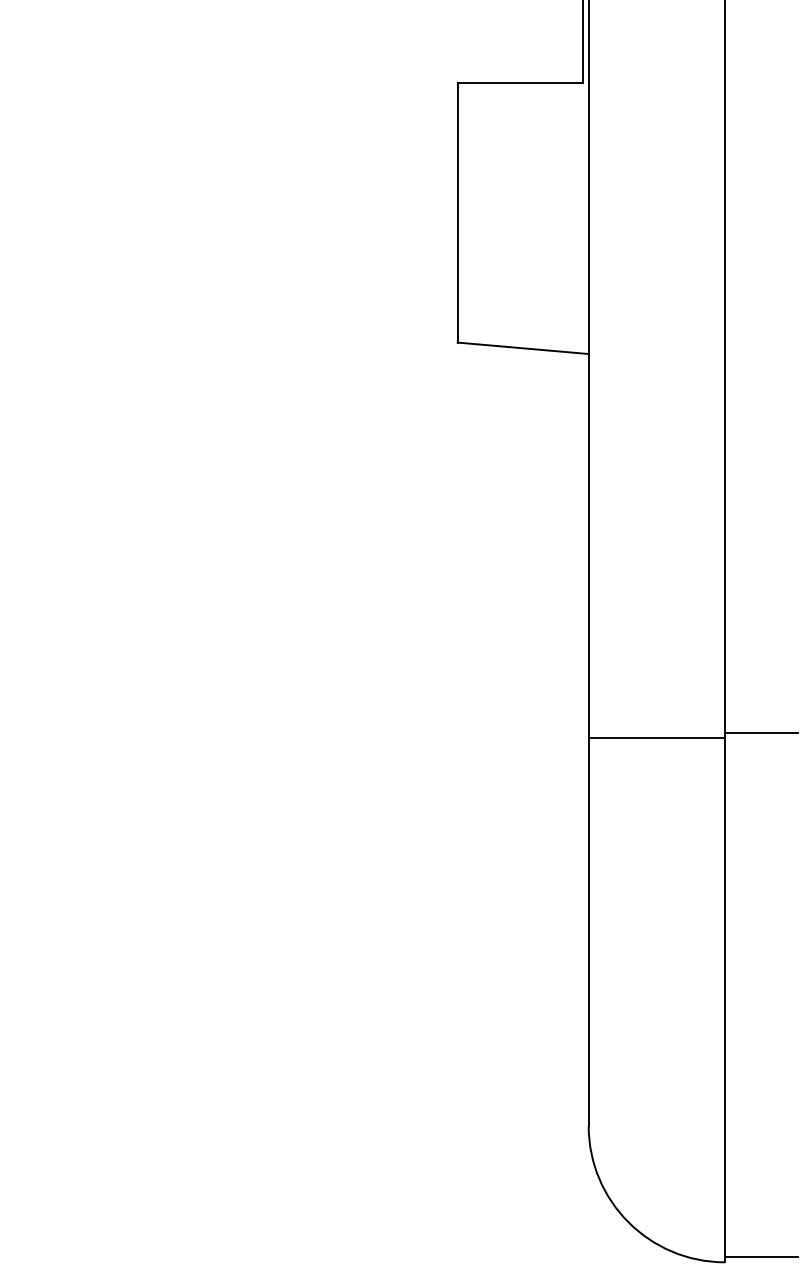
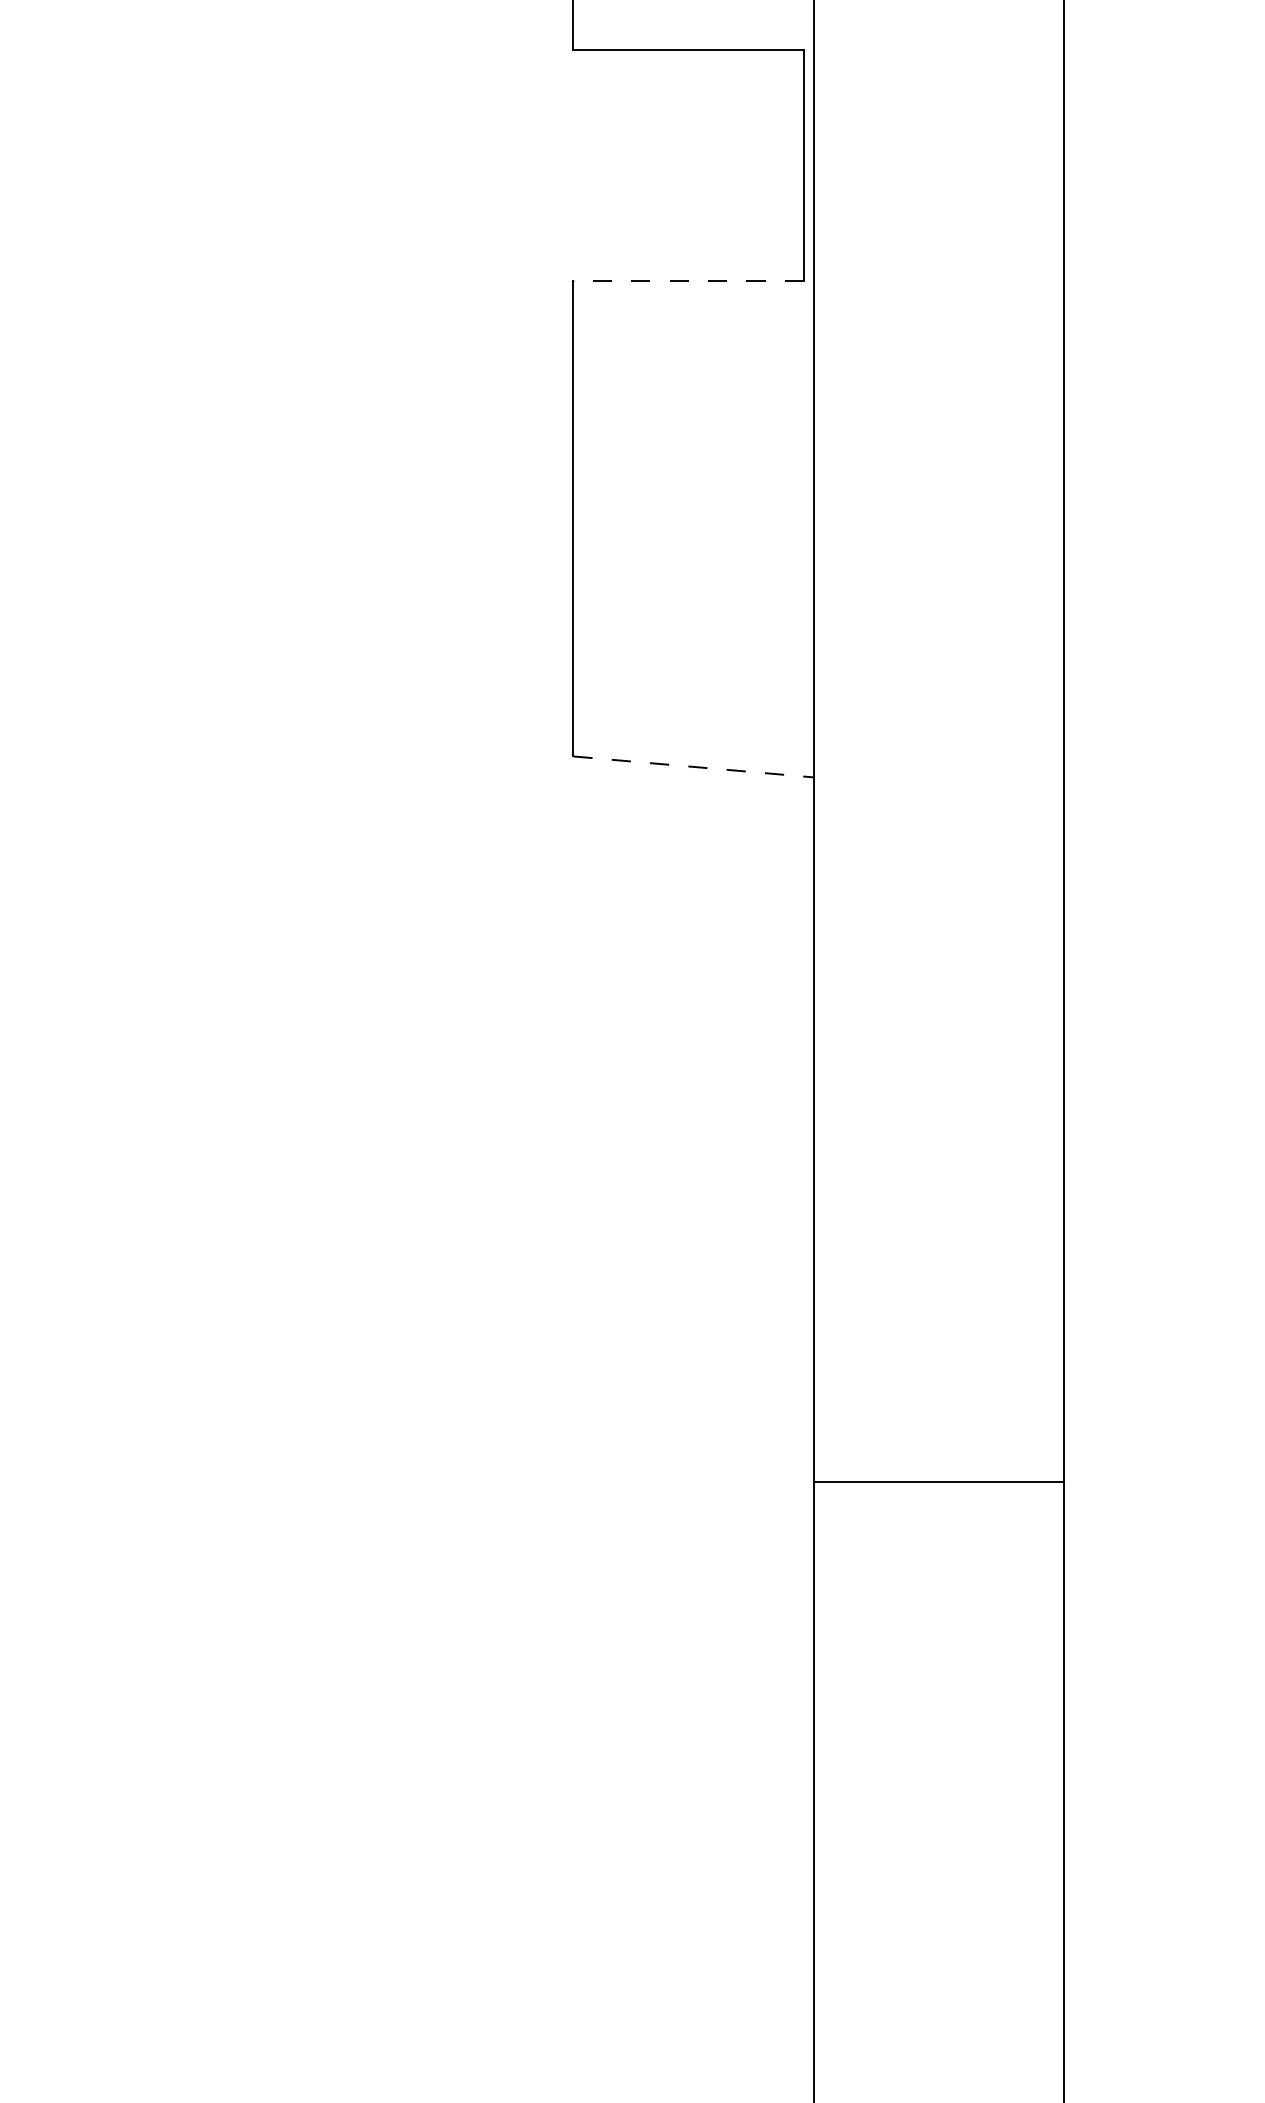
line: (520, 83) -> (688, 281), solid -> dashed
line: (523, 348) -> (694, 767), solid -> dashed
line: (761, 733) -> (1130, 1473), removed

